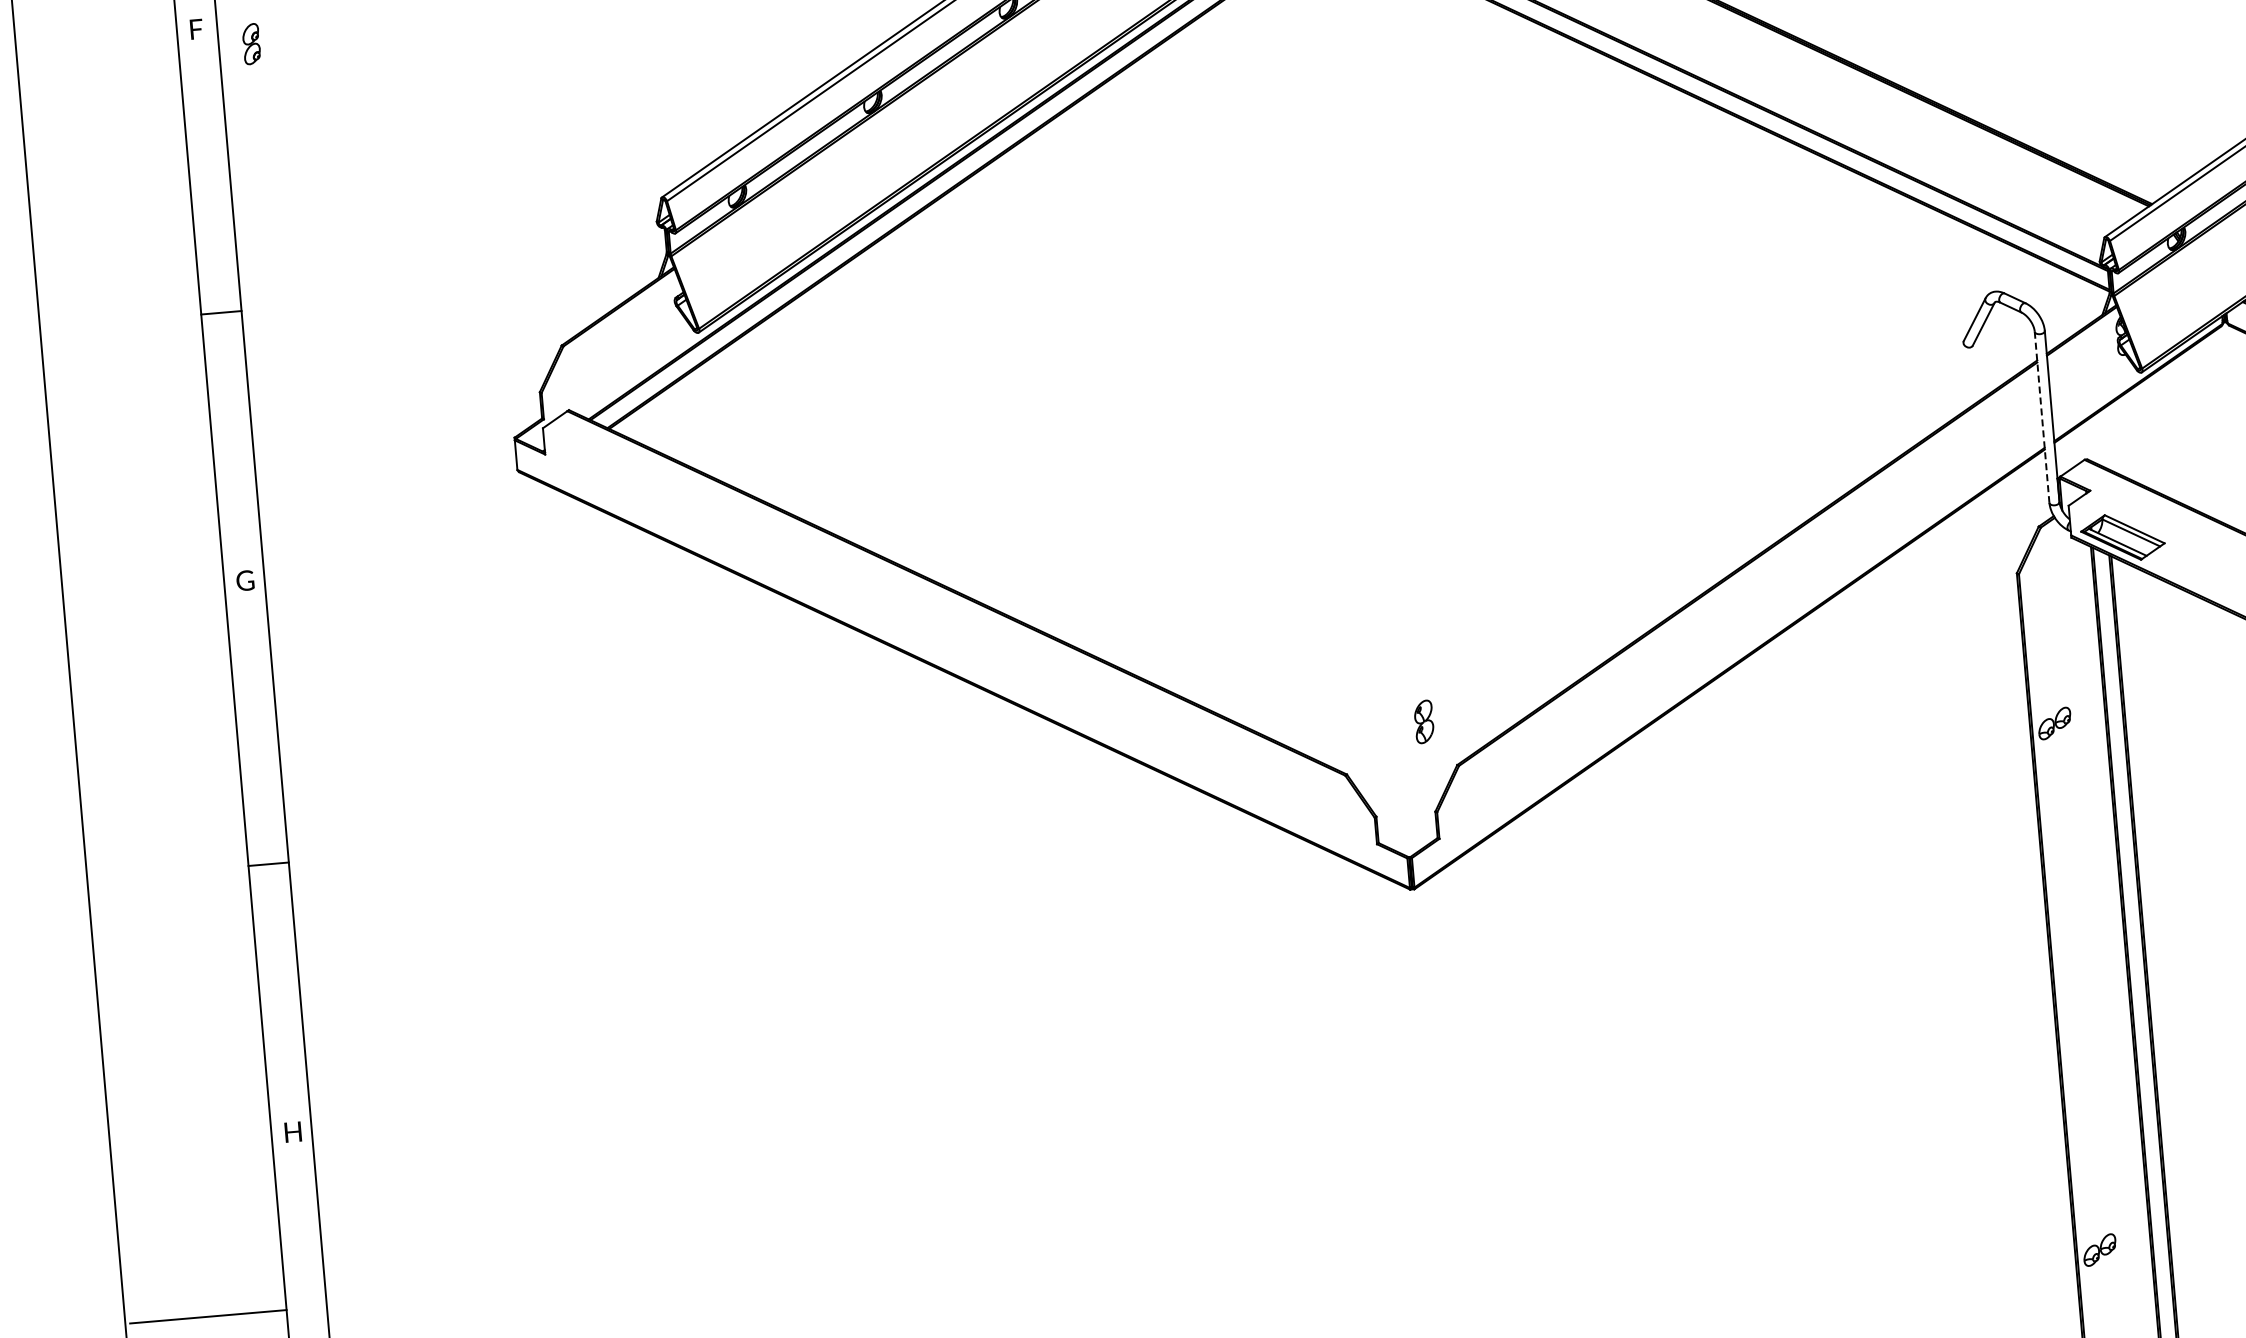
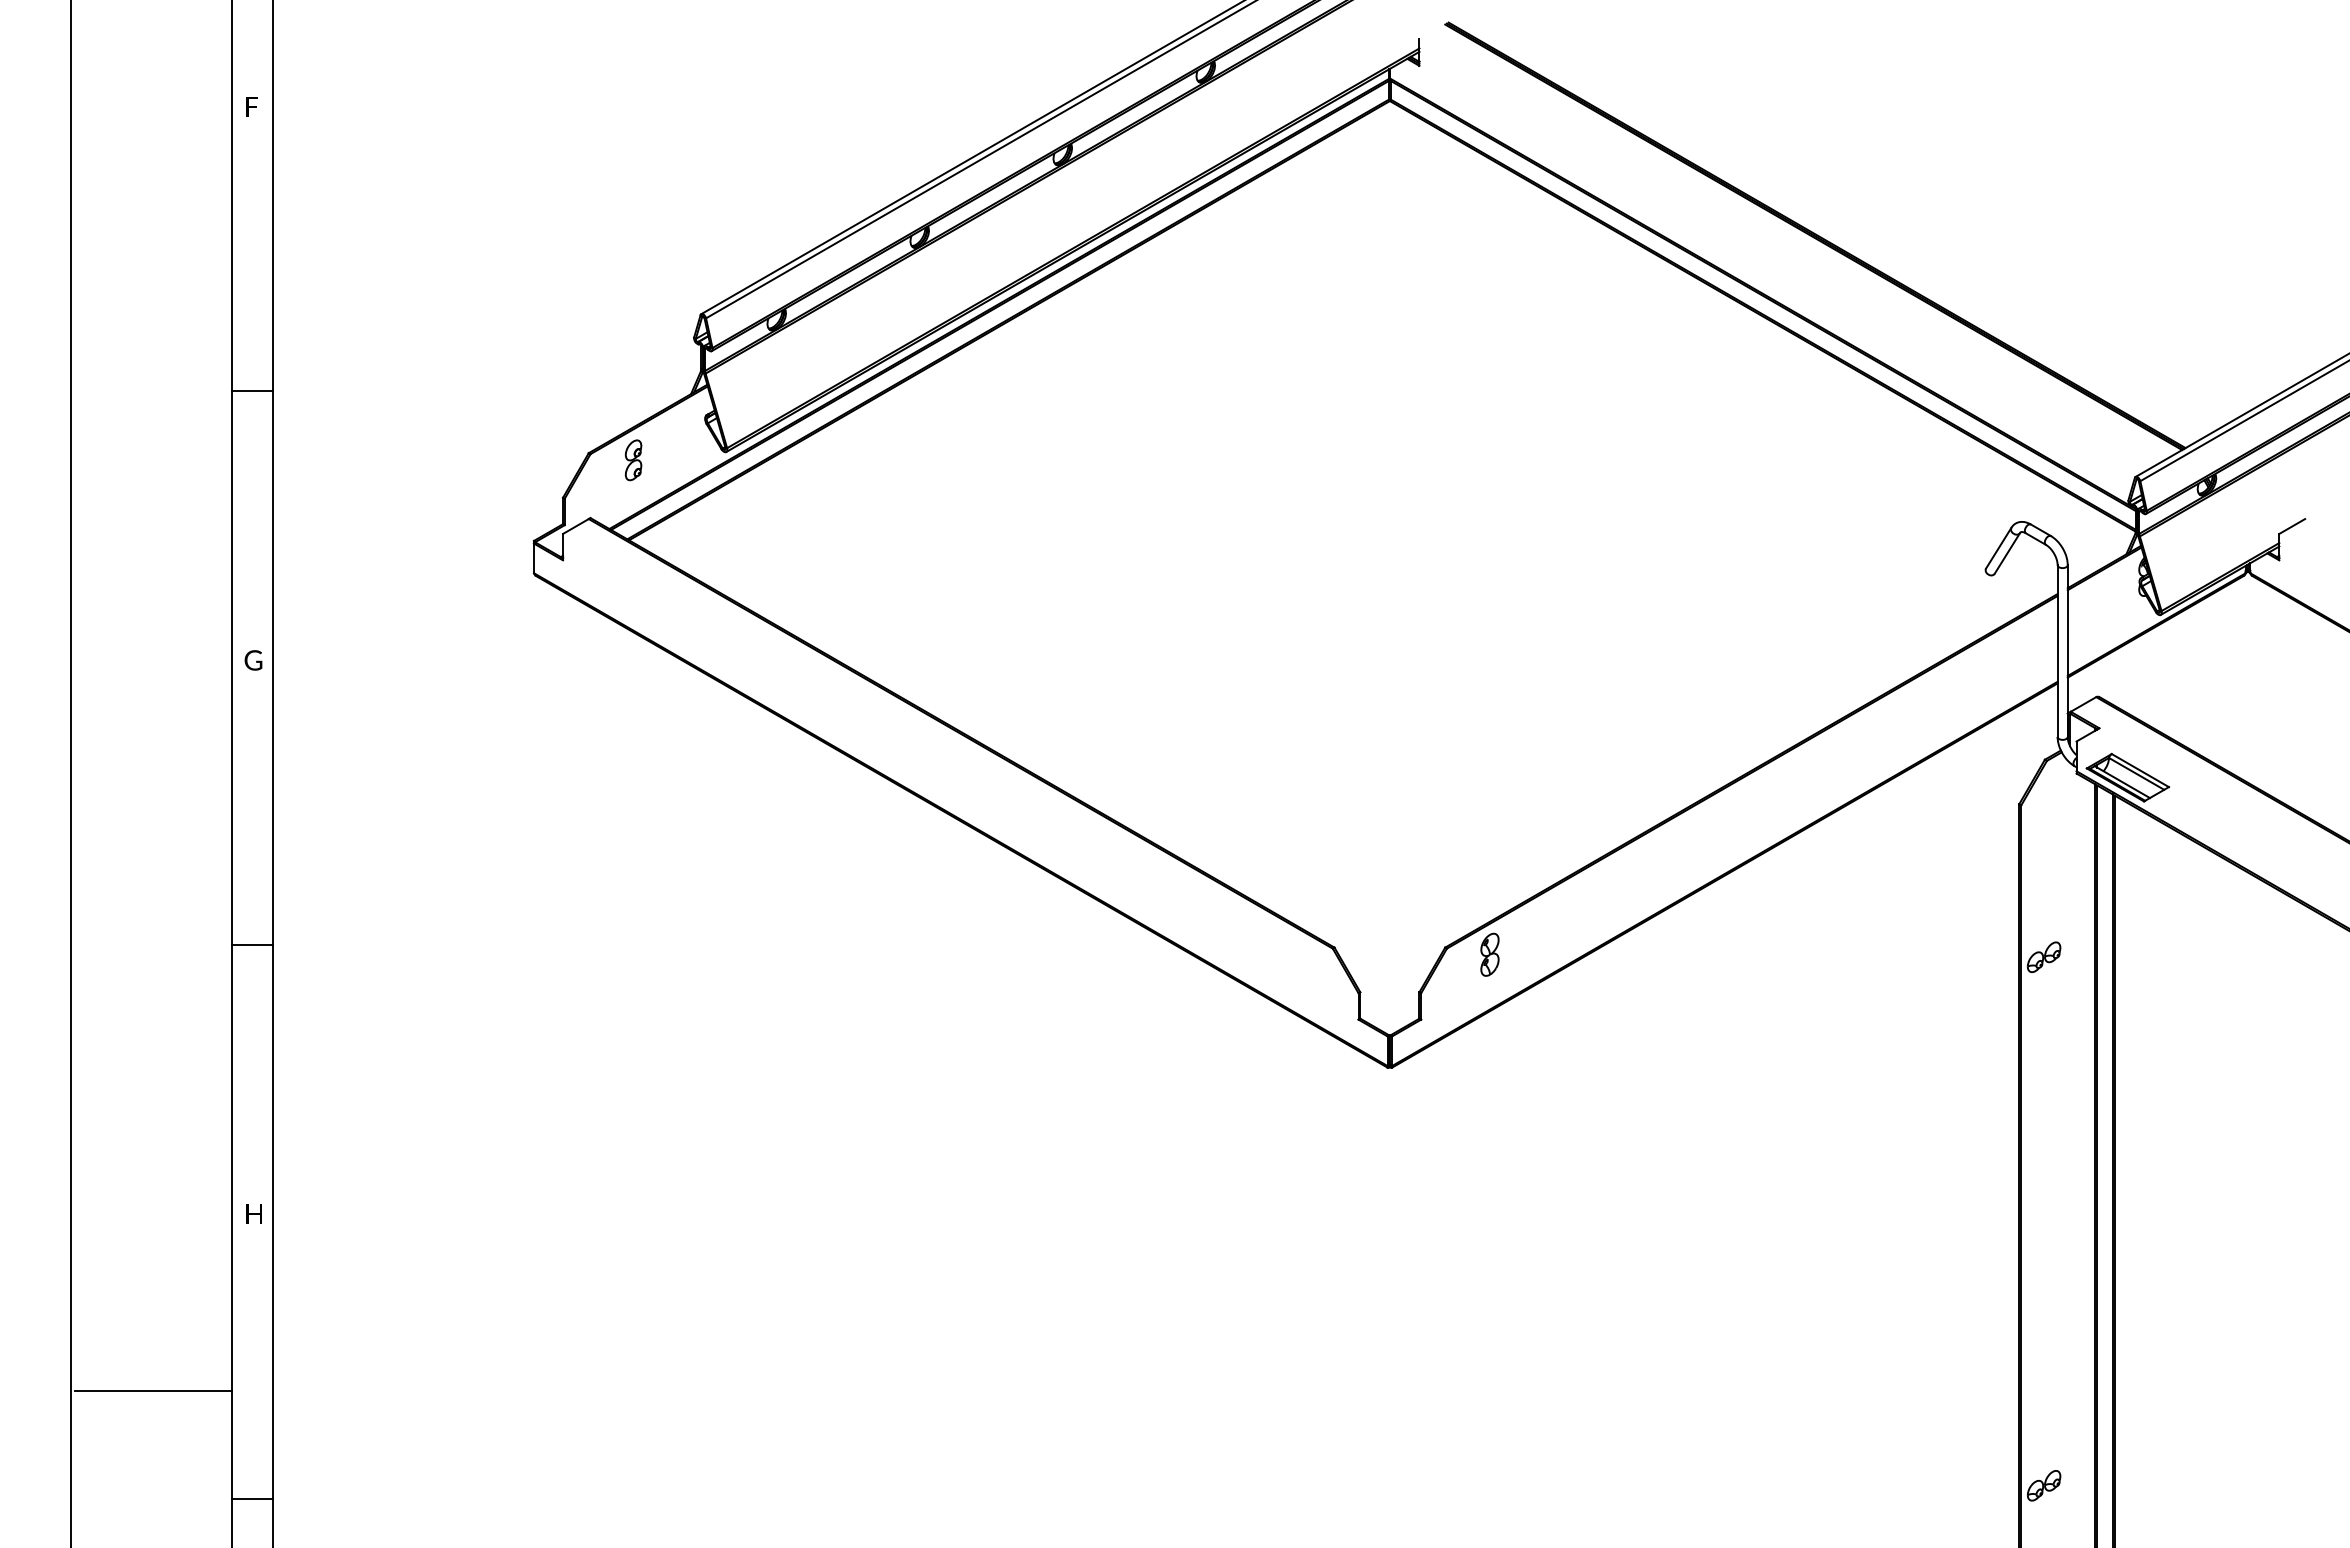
part: (251, 44) -> (633, 460), moved
line: (2041, 417) -> (2057, 651), dashed -> solid
part: (1423, 721) -> (1489, 954), moved

